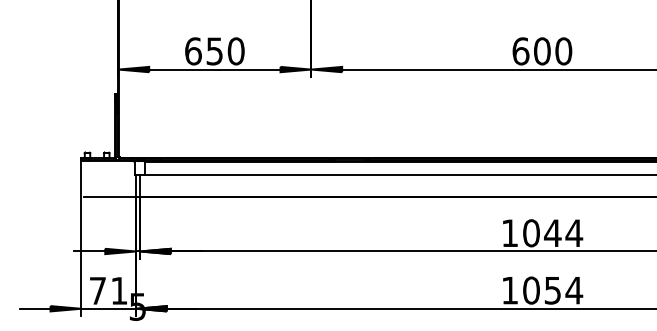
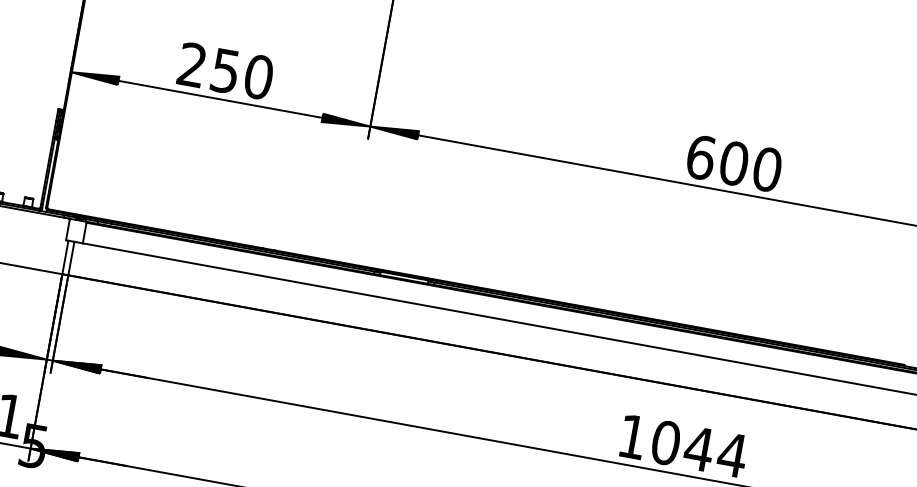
text: (193, 51) -> (192, 65), 650 -> 250

